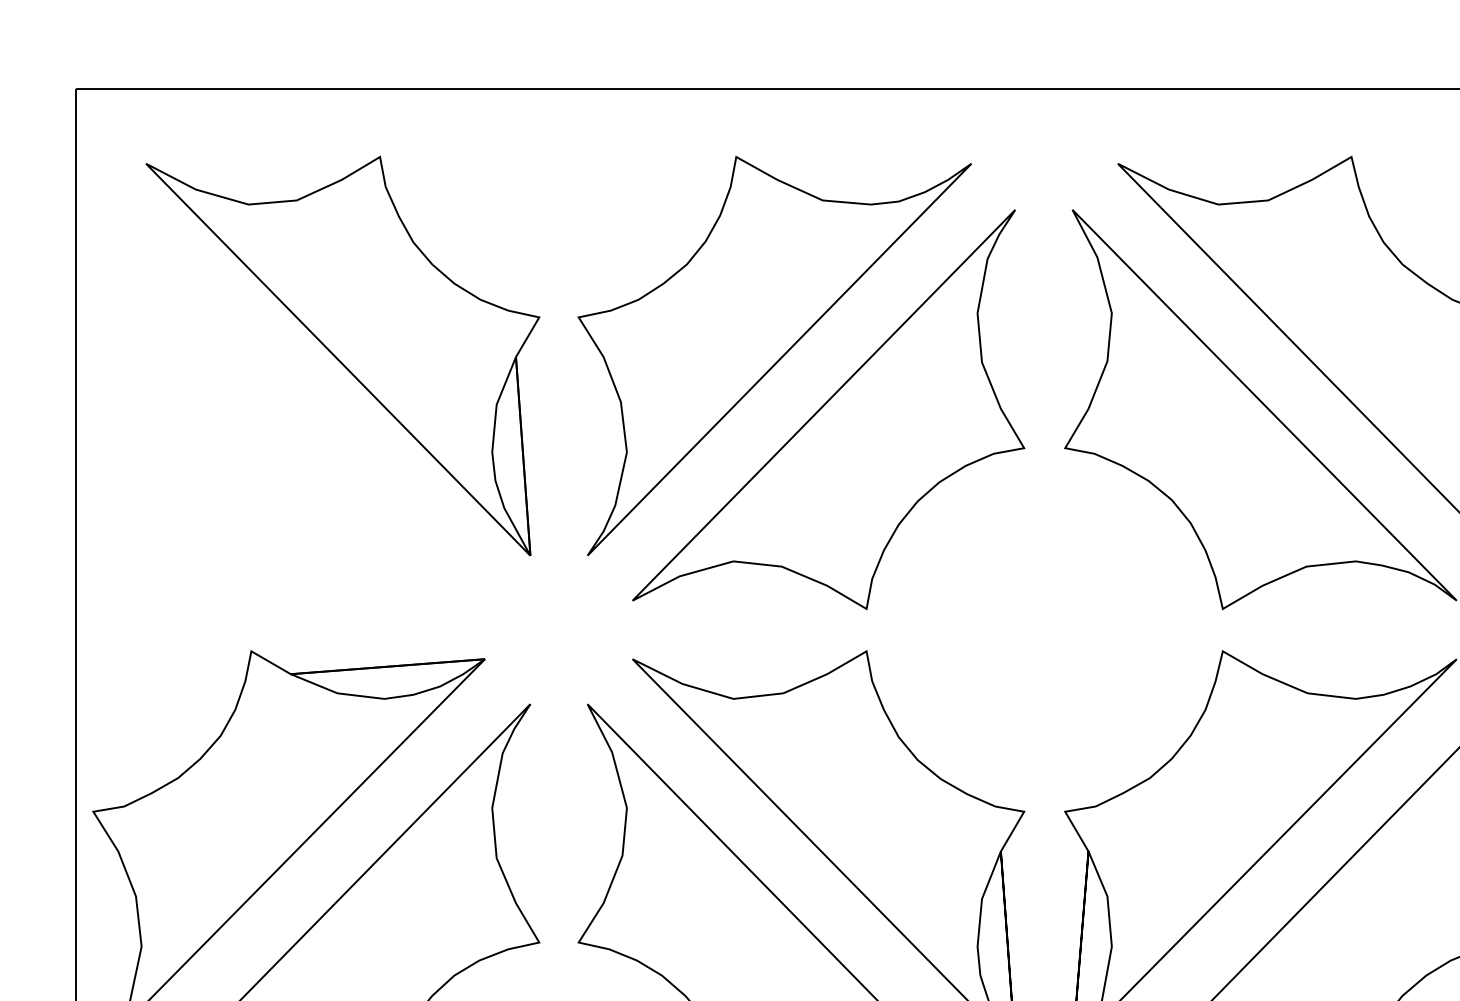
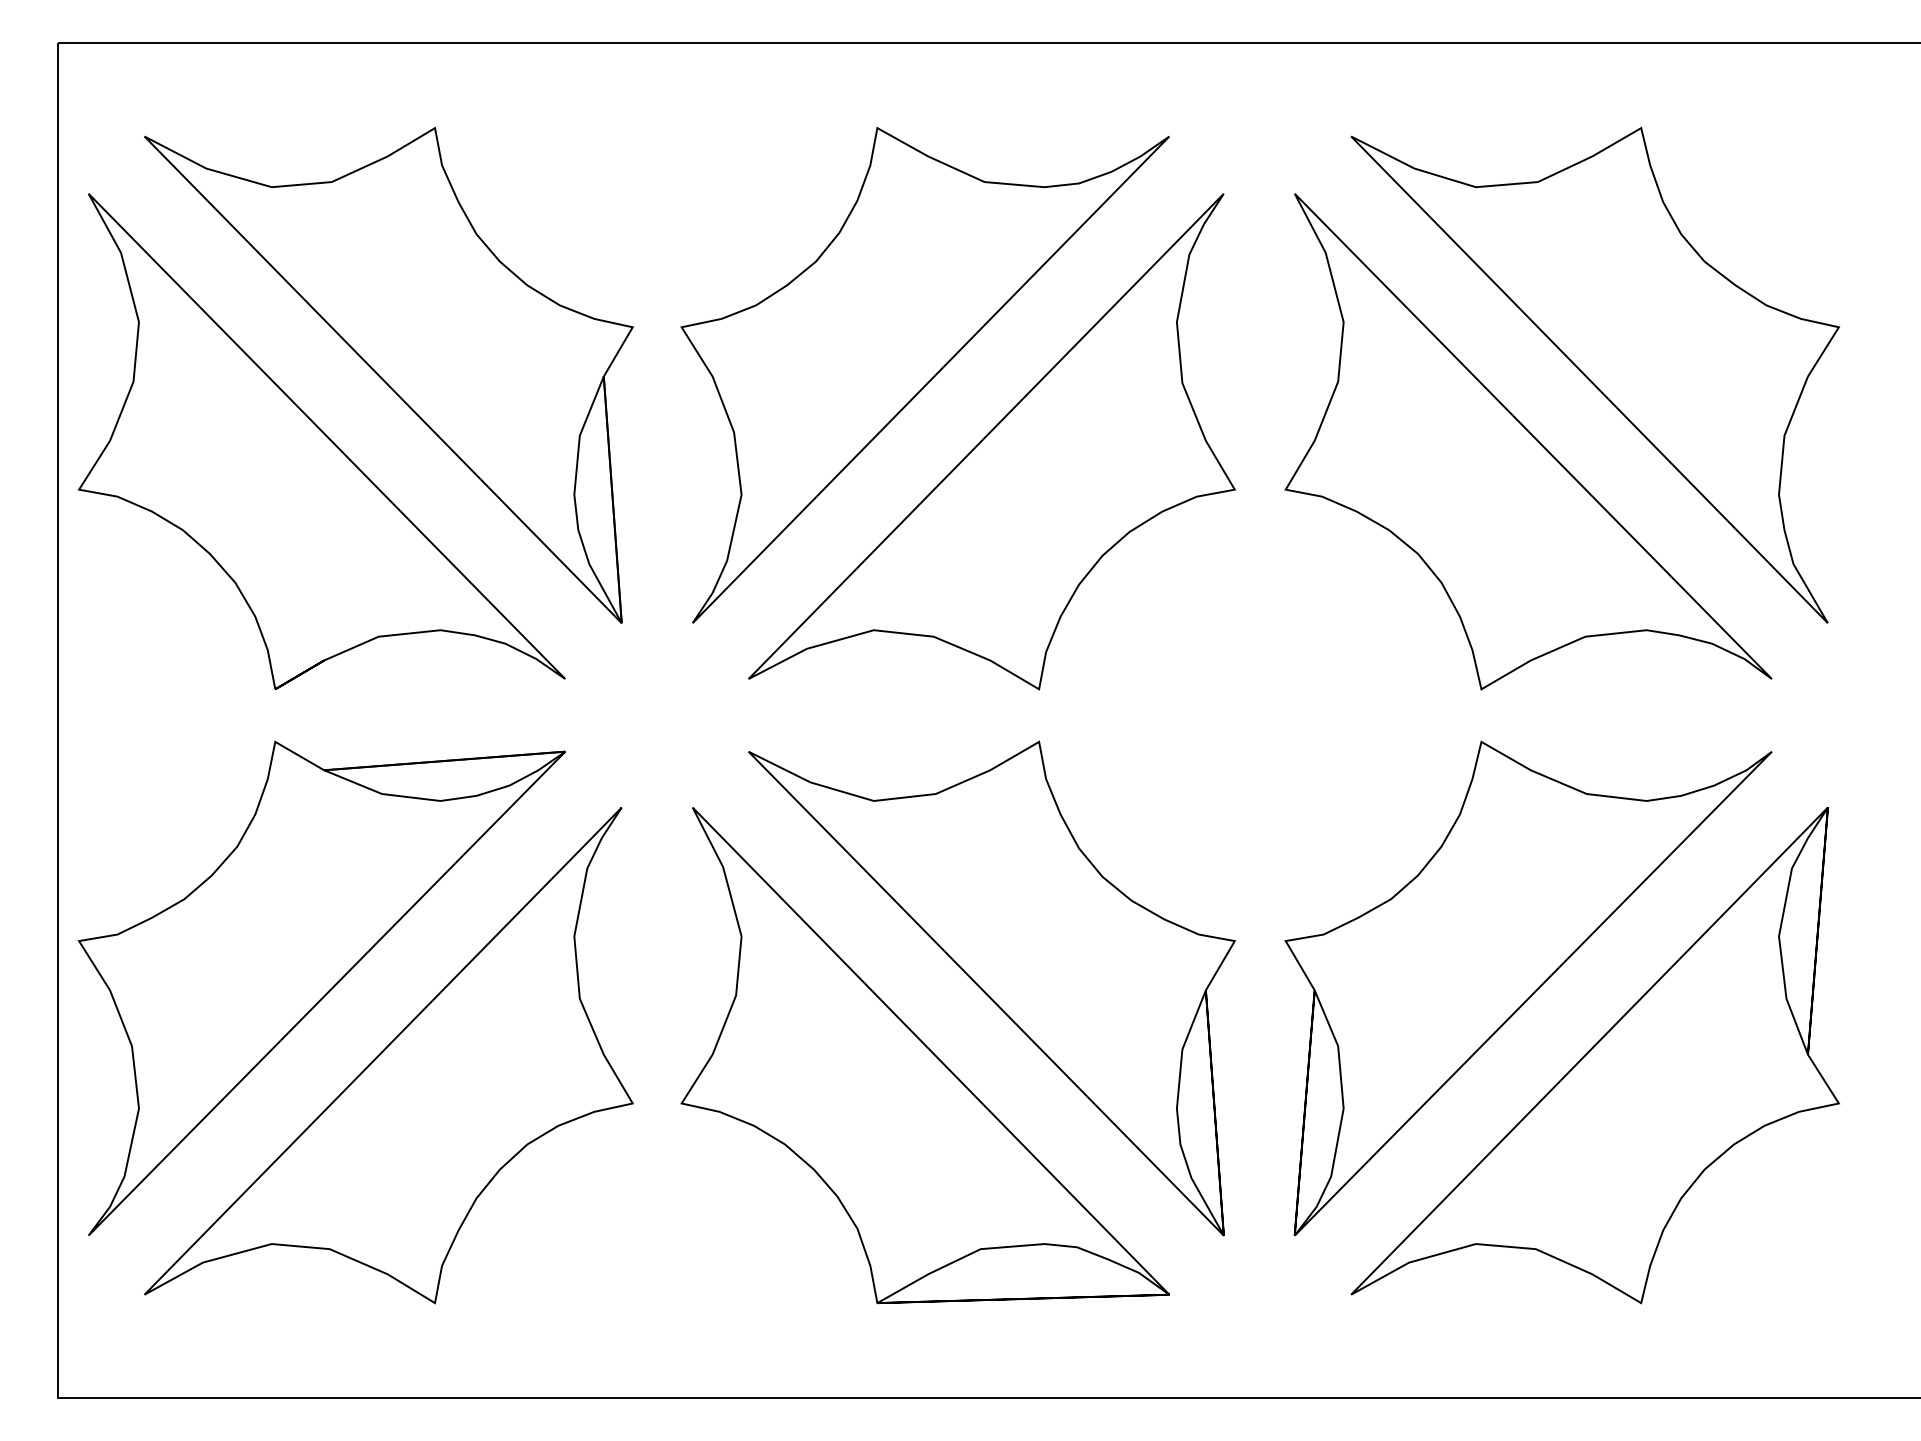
part: (288, 409) -> (321, 441), added

